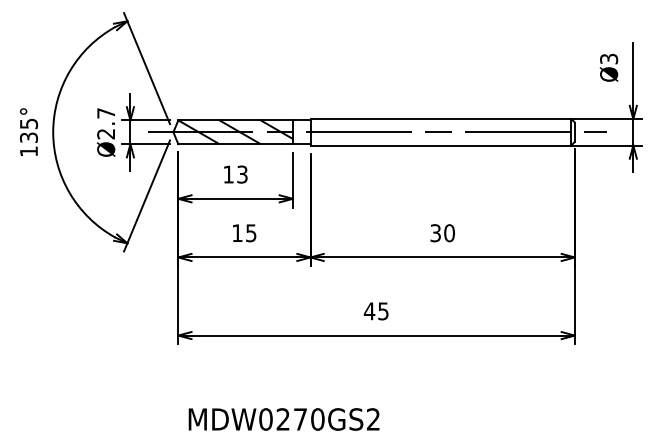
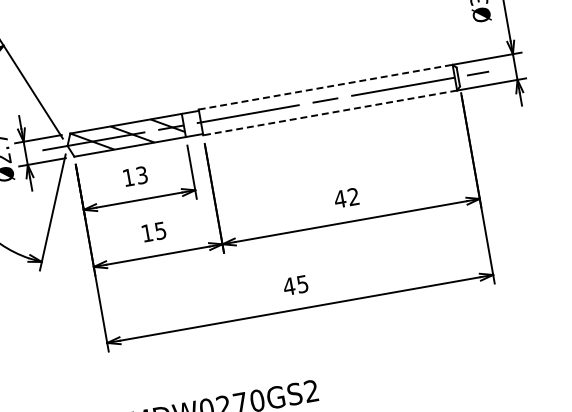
line: (441, 119) -> (326, 87), solid -> dashed
line: (440, 145) -> (329, 112), solid -> dashed
text: (442, 233) -> (346, 198), 30 -> 42

